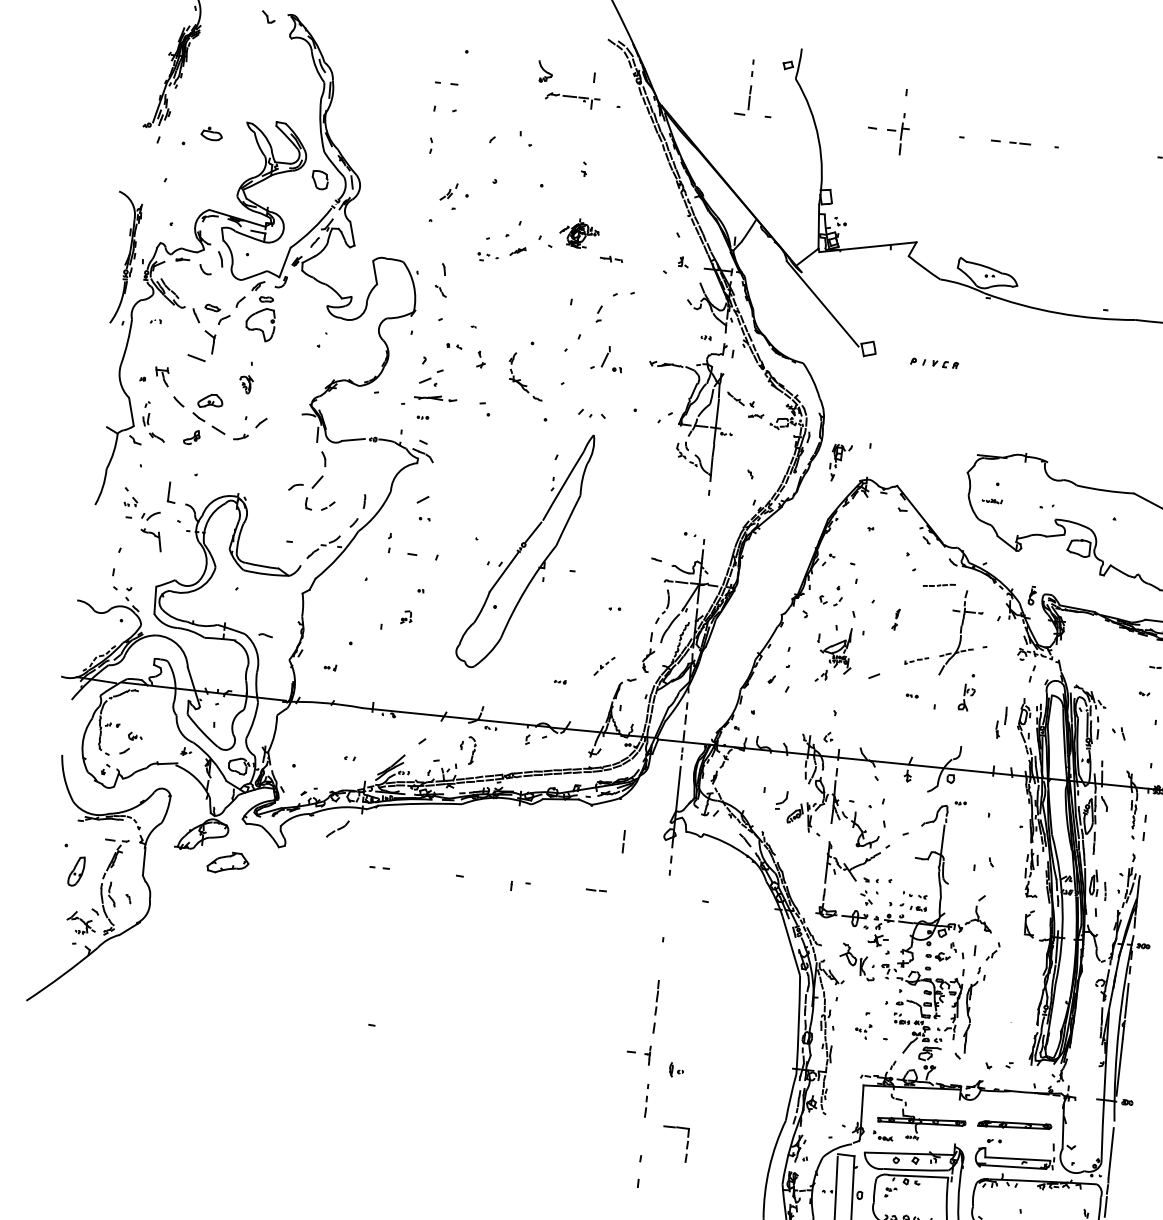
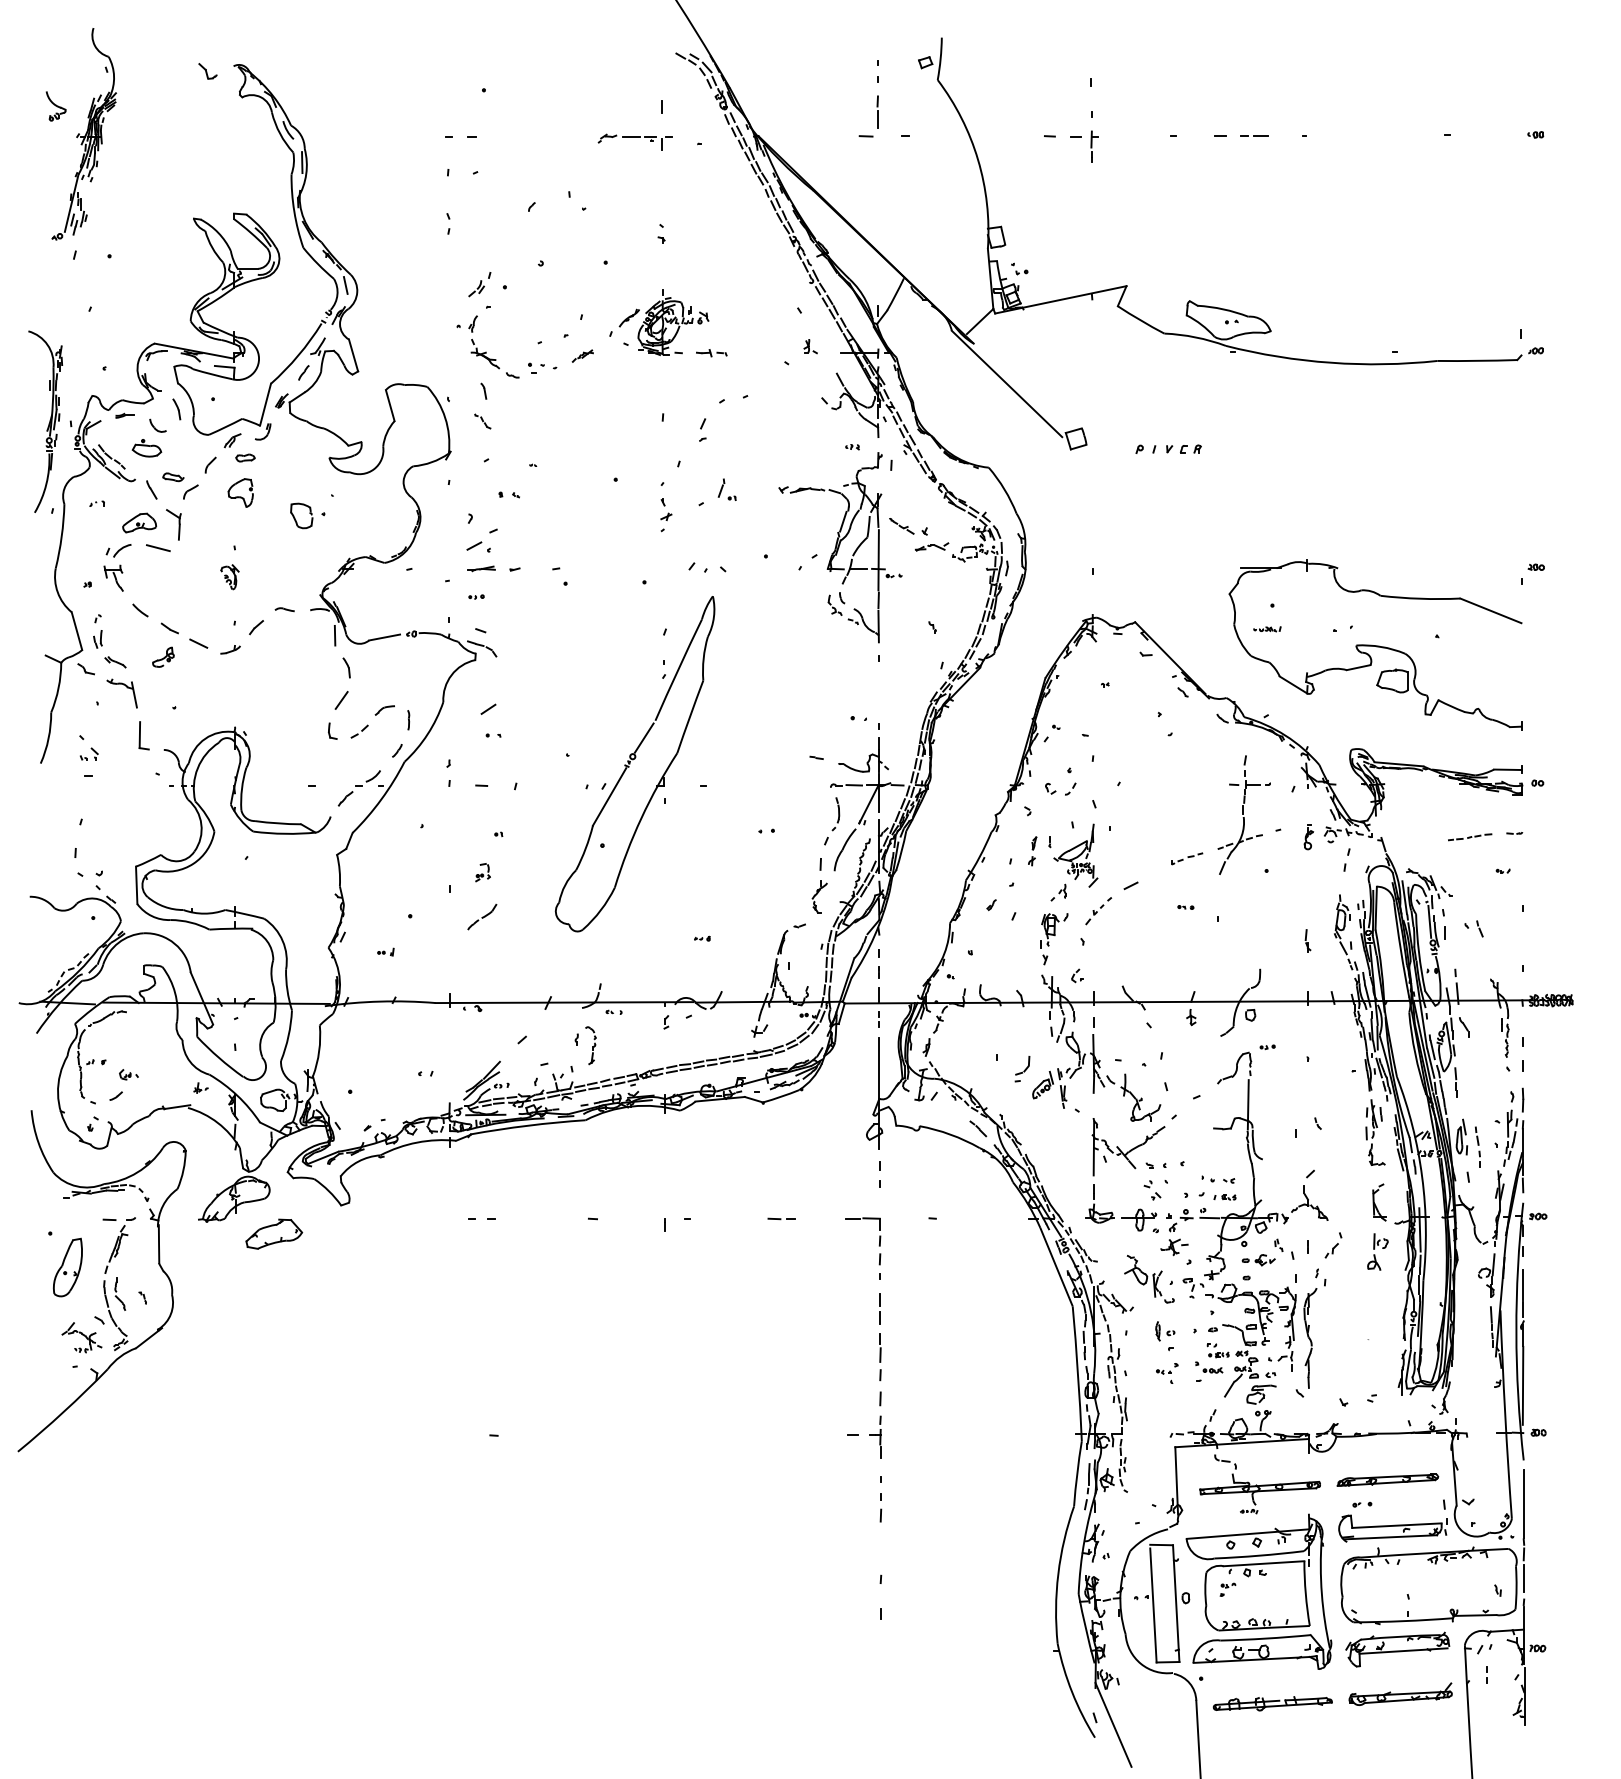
part: (544, 71) -> (55, 106), moved
part: (211, 134) -> (146, 448), moved
part: (903, 138) -> (1094, 146), size x0.71
part: (315, 181) -> (295, 518), moved
part: (578, 233) -> (663, 322), size x1.67
part: (260, 324) -> (240, 492), size x0.62
part: (611, 358) -> (726, 489), size x0.62
part: (481, 359) -> (666, 509), moved
part: (520, 379) -> (486, 351), moved
part: (428, 397) -> (481, 568), size x0.71
part: (210, 400) -> (139, 522), moved
part: (755, 415) -> (931, 546), size x1.67
part: (840, 463) -> (1054, 939), moved
part: (295, 487) -> (384, 710), moved
part: (150, 515) -> (118, 550), moved
part: (154, 536) -> (126, 687), moved
part: (939, 585) -> (1470, 837), moved
part: (1032, 596) -> (1308, 837), moved
part: (895, 619) -> (1032, 851), moved
part: (265, 635) -> (284, 609), moved
part: (604, 666) -> (1098, 911), moved
part: (966, 697) -> (1377, 1251), moved
part: (1005, 715) -> (1522, 1099), moved
part: (338, 828) -> (482, 916), moved
line: (623, 839) -> (879, 1306), moved
part: (76, 871) -> (67, 1267), size x1.43
part: (1104, 891) -> (1477, 1146), size x1.67
part: (647, 1054) -> (875, 1436), size x1.67
part: (676, 1070) -> (1165, 1331), moved
part: (883, 1135) -> (1209, 1367), moved
part: (686, 1148) -> (878, 1245), moved

